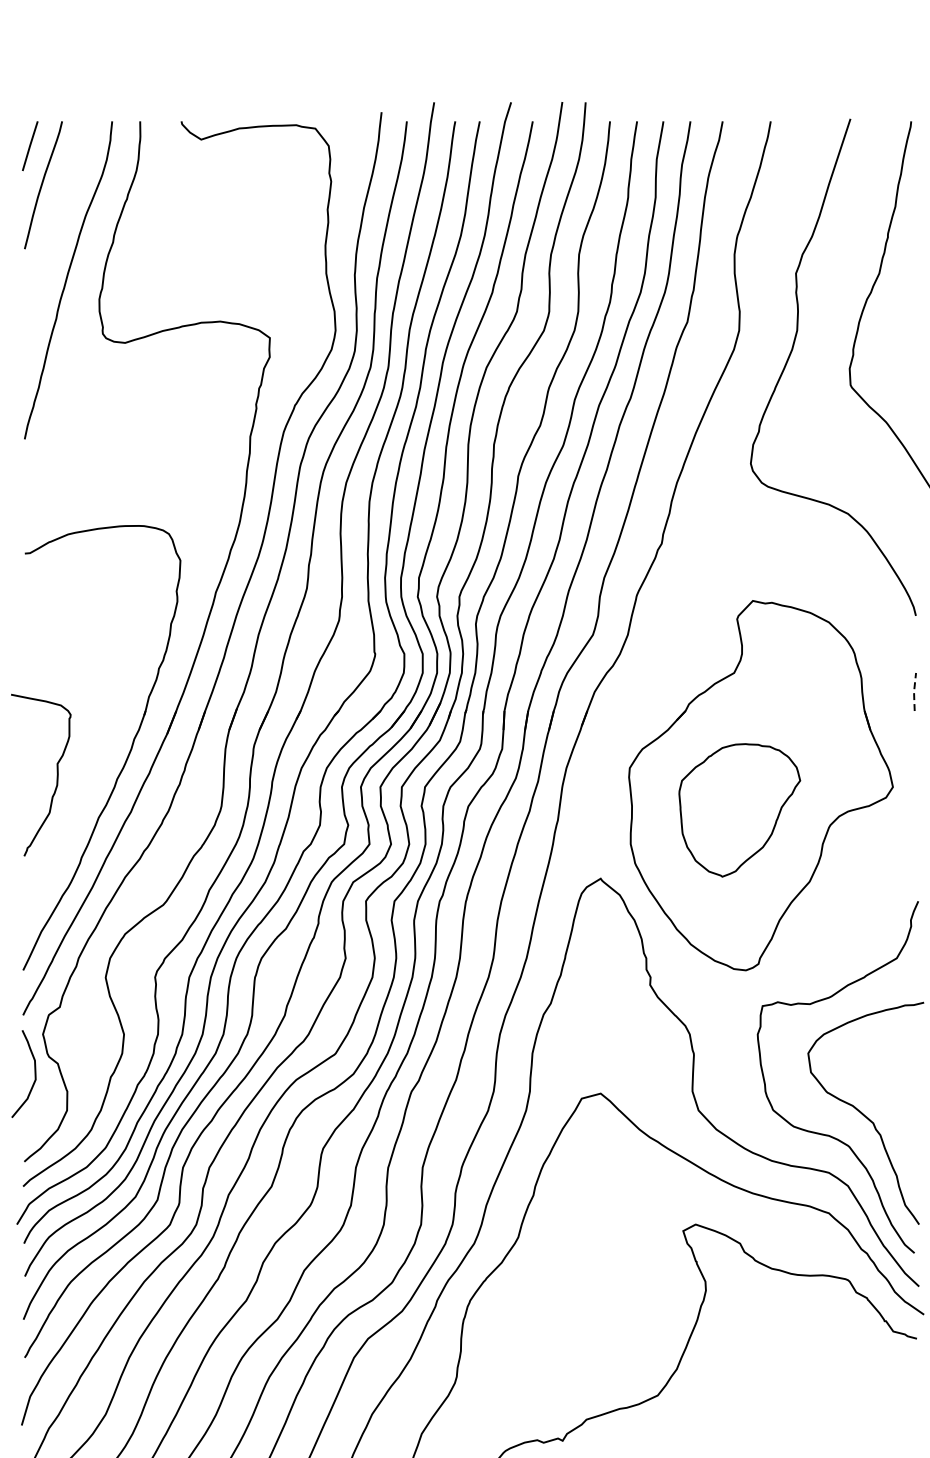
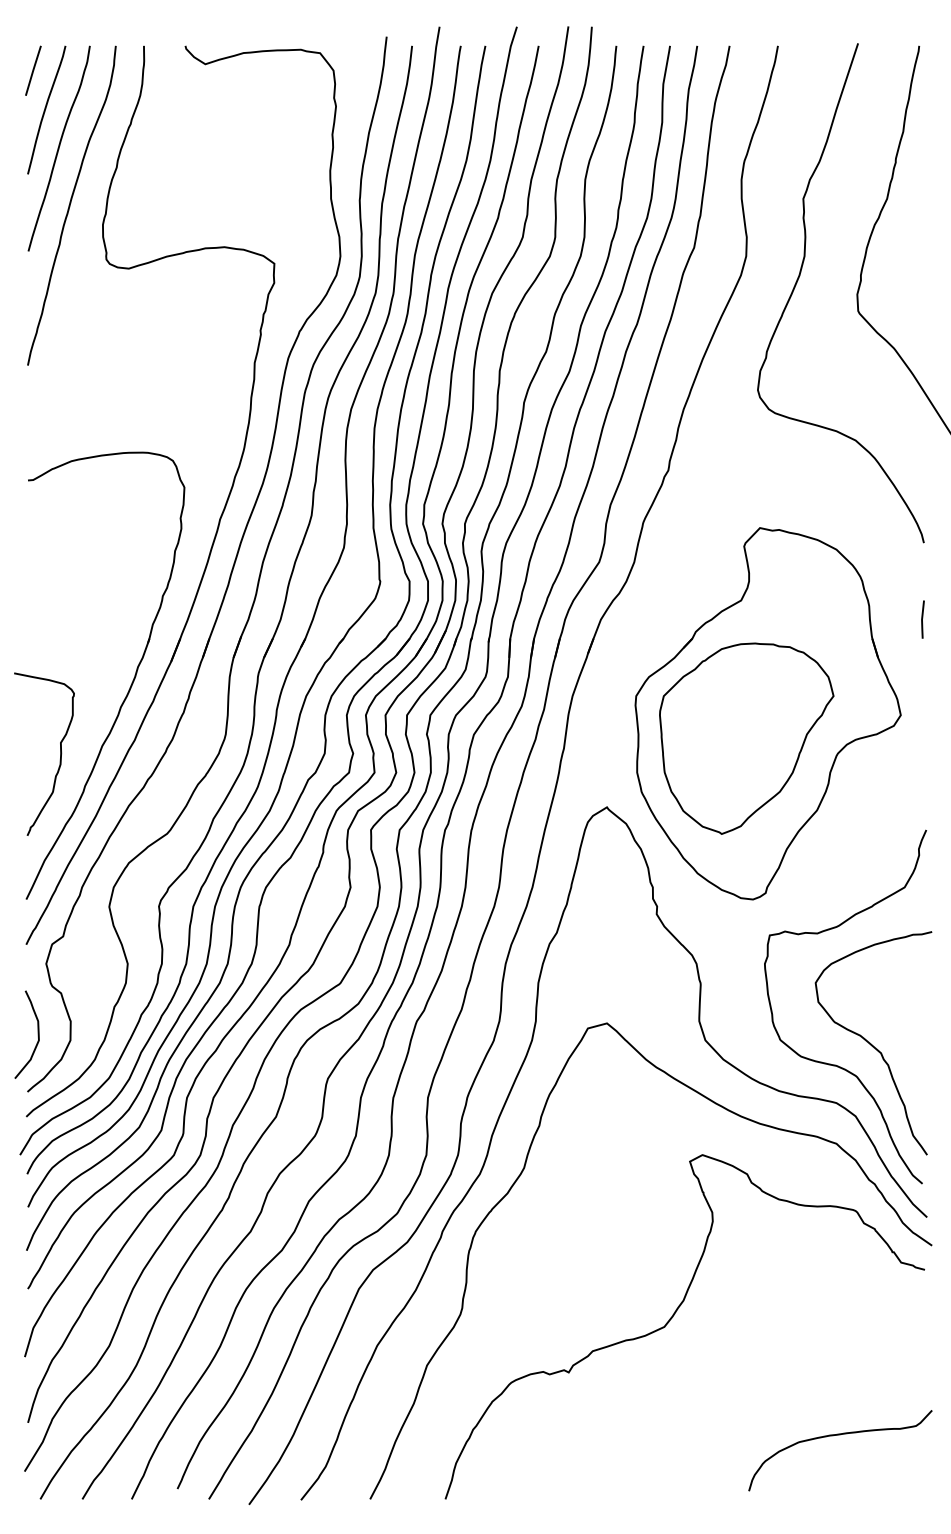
curve: (55, 223) -> (58, 148), added
line: (914, 691) -> (922, 619), dashed -> solid
curve: (57, 774) -> (60, 753), moved
part: (739, 810) -> (746, 738), size x1.43
curve: (34, 1073) -> (37, 1034), moved

